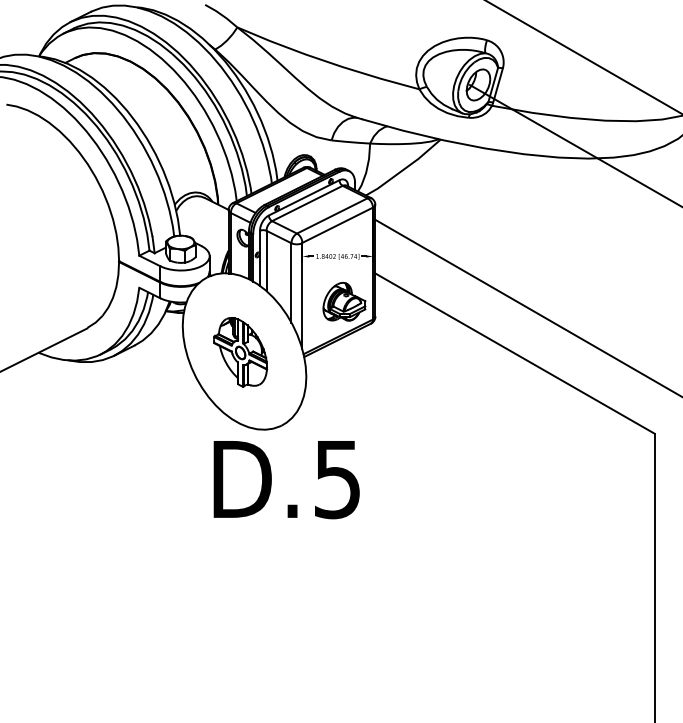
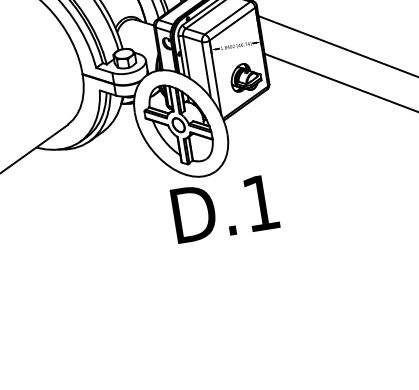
part: (240, 352) -> (178, 124), size x1.67
text: (337, 480) -> (261, 203), D.5 -> D.1

